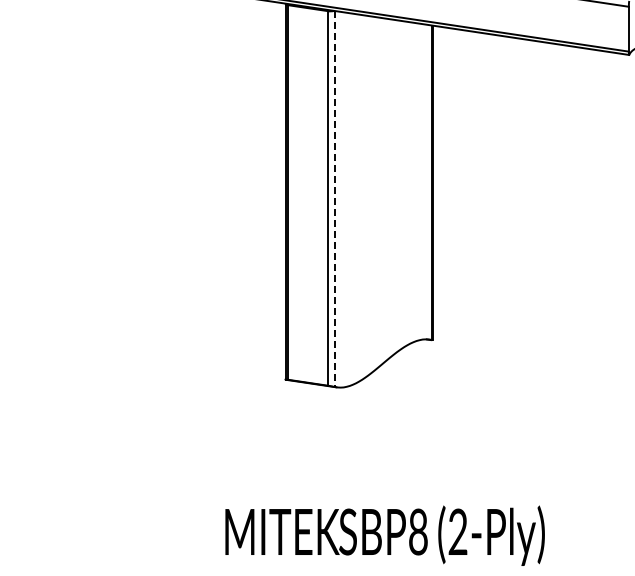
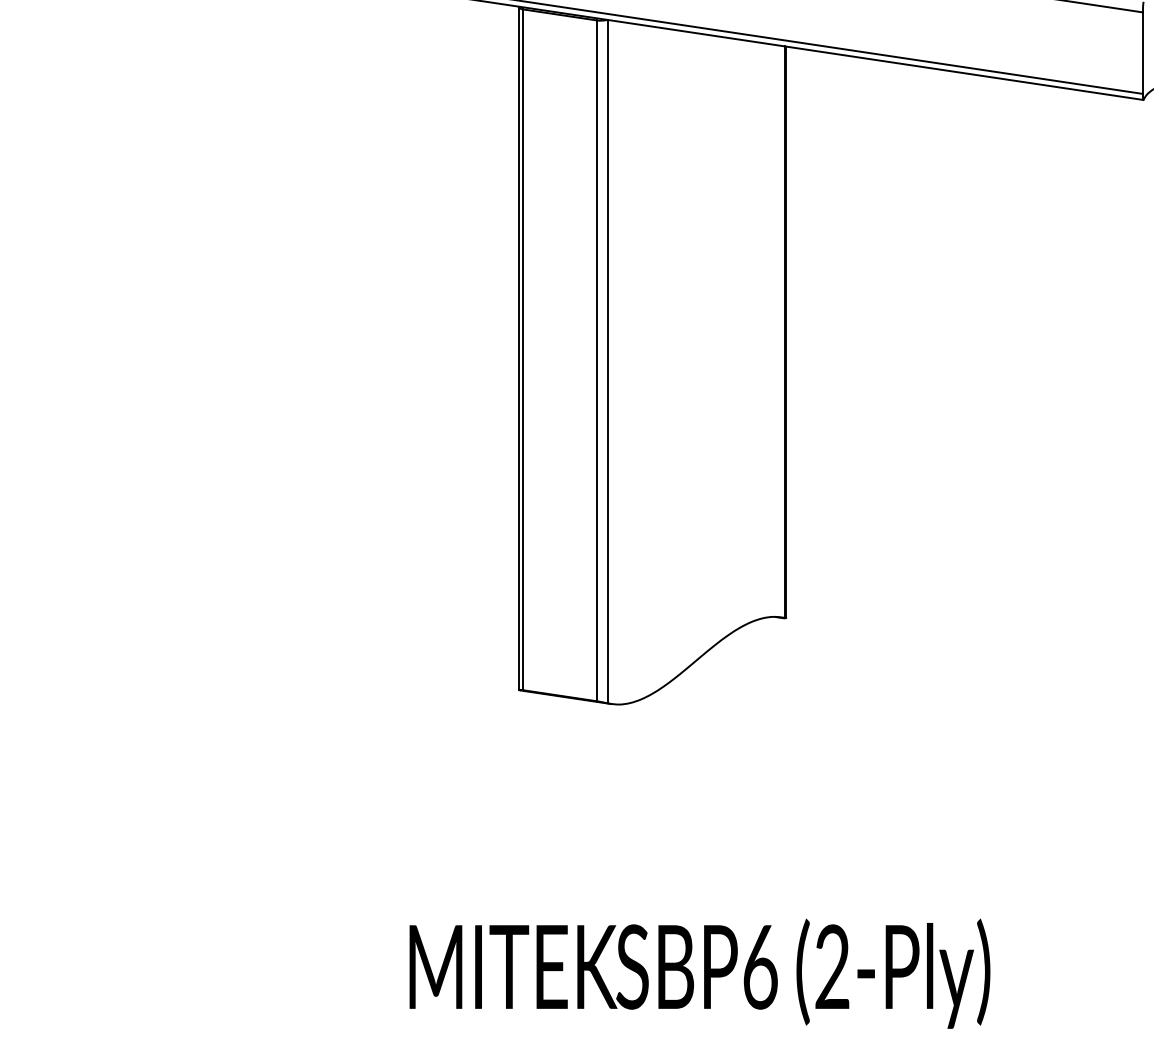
line: (334, 199) -> (607, 362), dashed -> solid
text: (418, 531) -> (760, 966), SBP8 -> SBP6

